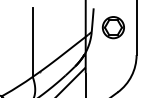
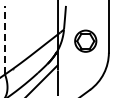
part: (112, 27) -> (84, 41), moved
line: (32, 42) -> (4, 40), solid -> dashed

